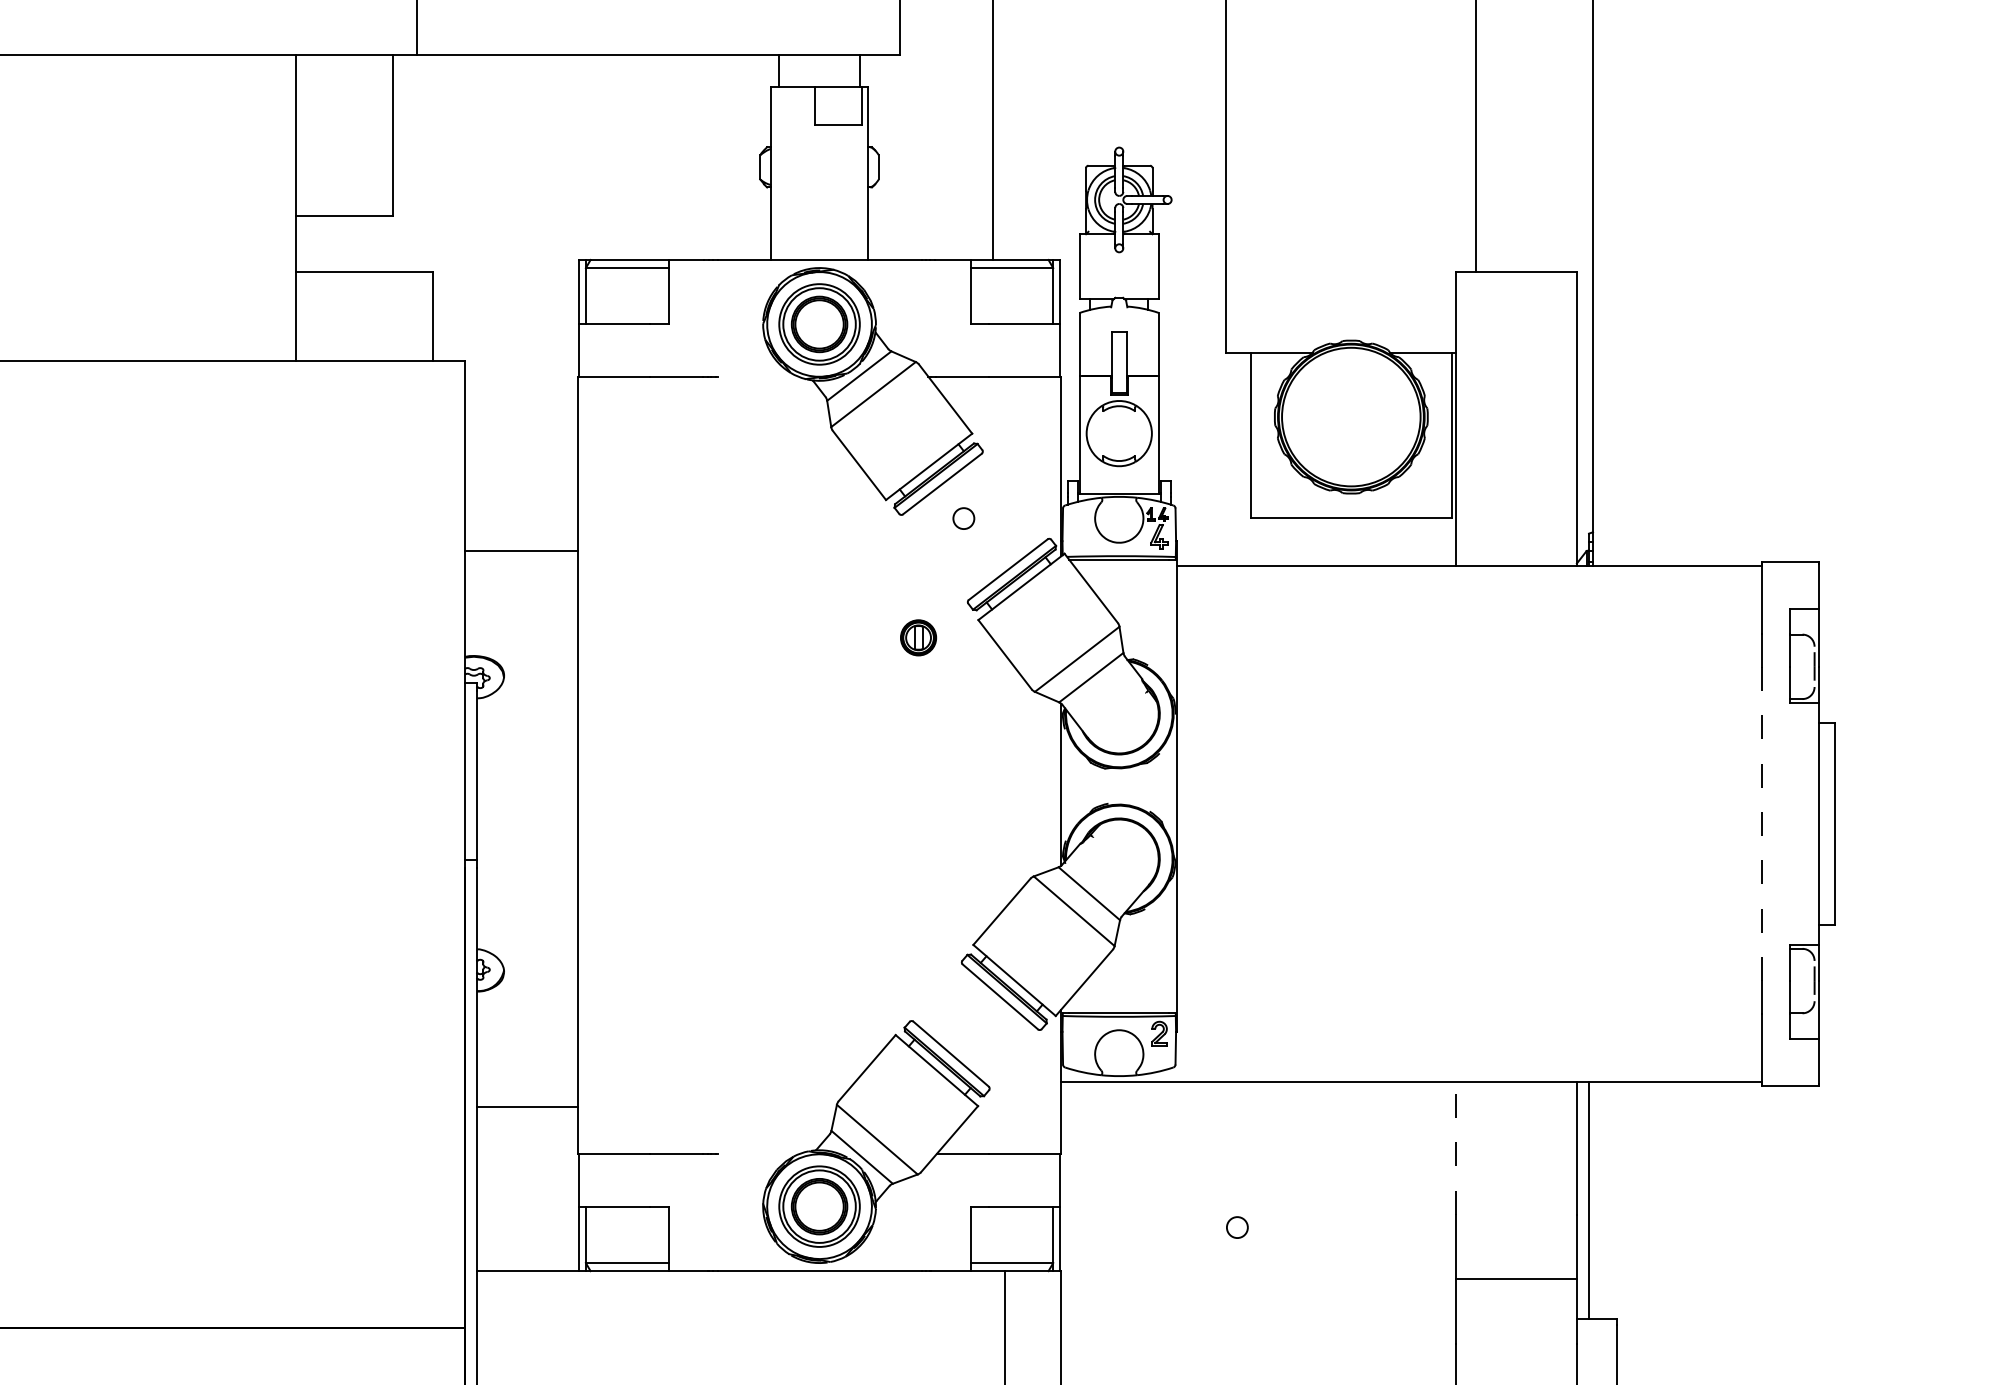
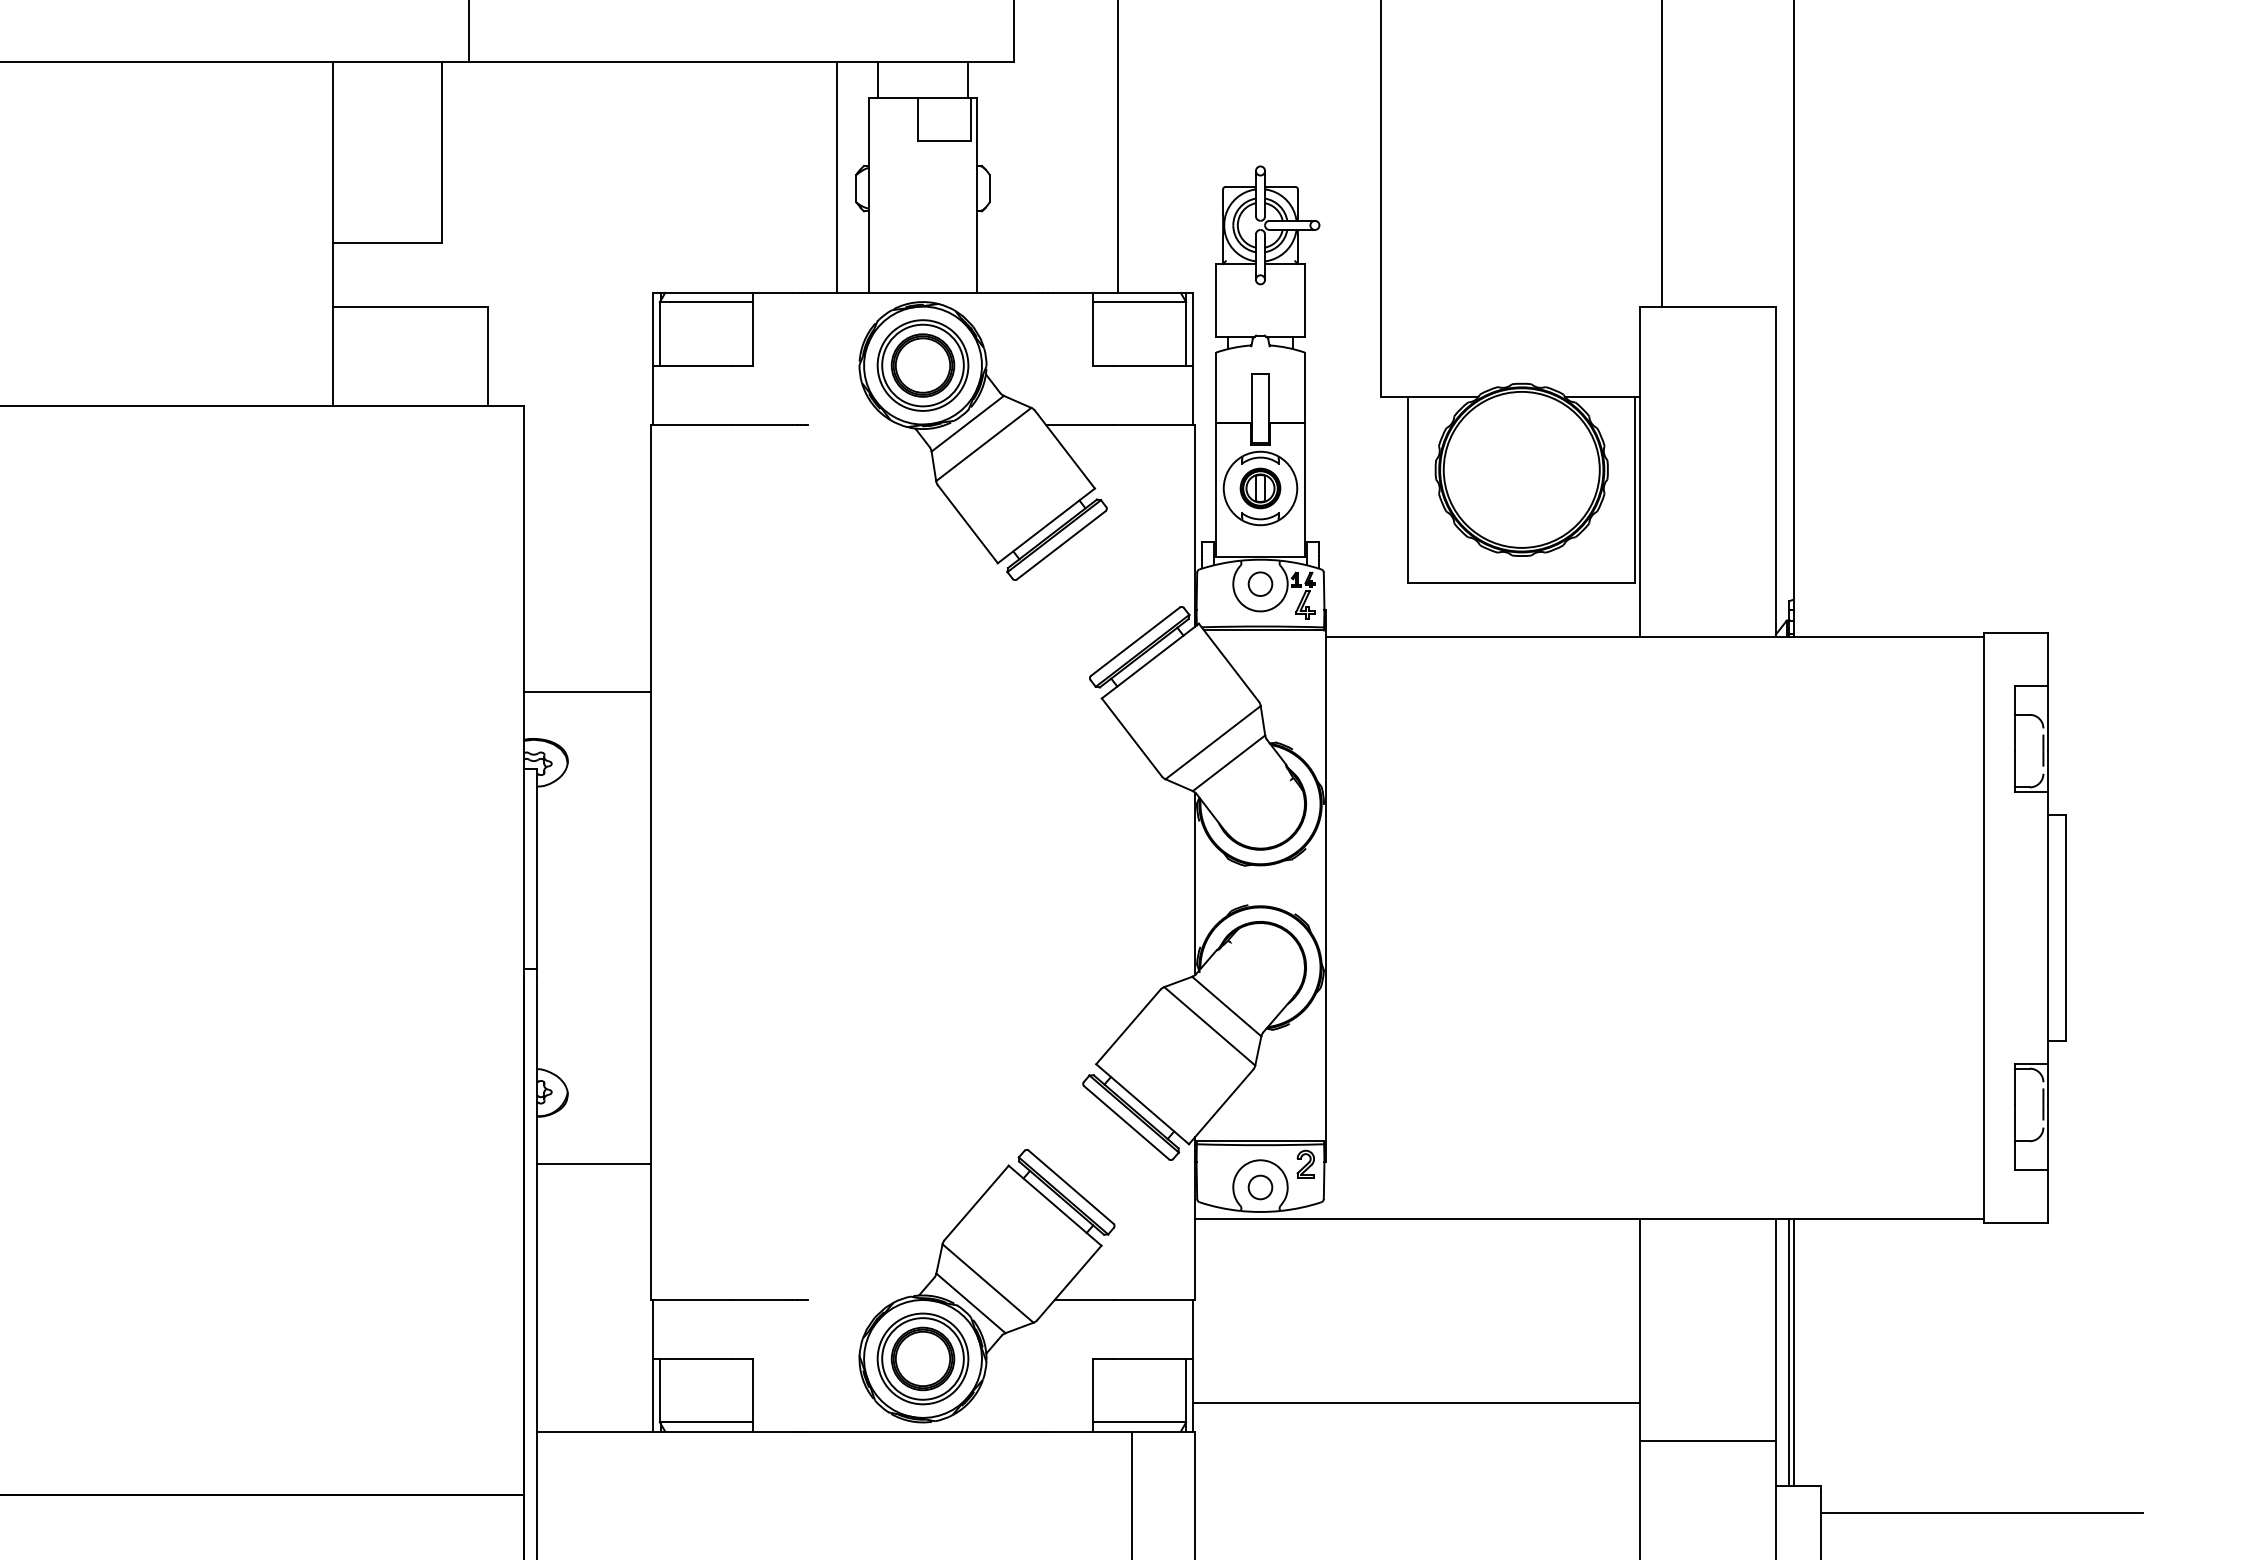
line: (742, 157) -> (836, 177), added
circle: (963, 517) -> (1260, 583), moved
line: (520, 550) -> (586, 692), moved
part: (918, 637) -> (1260, 488), moved
line: (1762, 824) -> (1984, 928), dashed -> solid
line: (526, 1106) -> (593, 1163), moved
line: (1455, 1148) -> (1639, 1293), dashed -> solid
line: (1592, 1200) -> (1793, 1351), added
circle: (1237, 1227) -> (1260, 1187), moved
line: (1257, 1245) -> (1416, 1402), added
line: (1760, 1343) -> (1982, 1513), added

